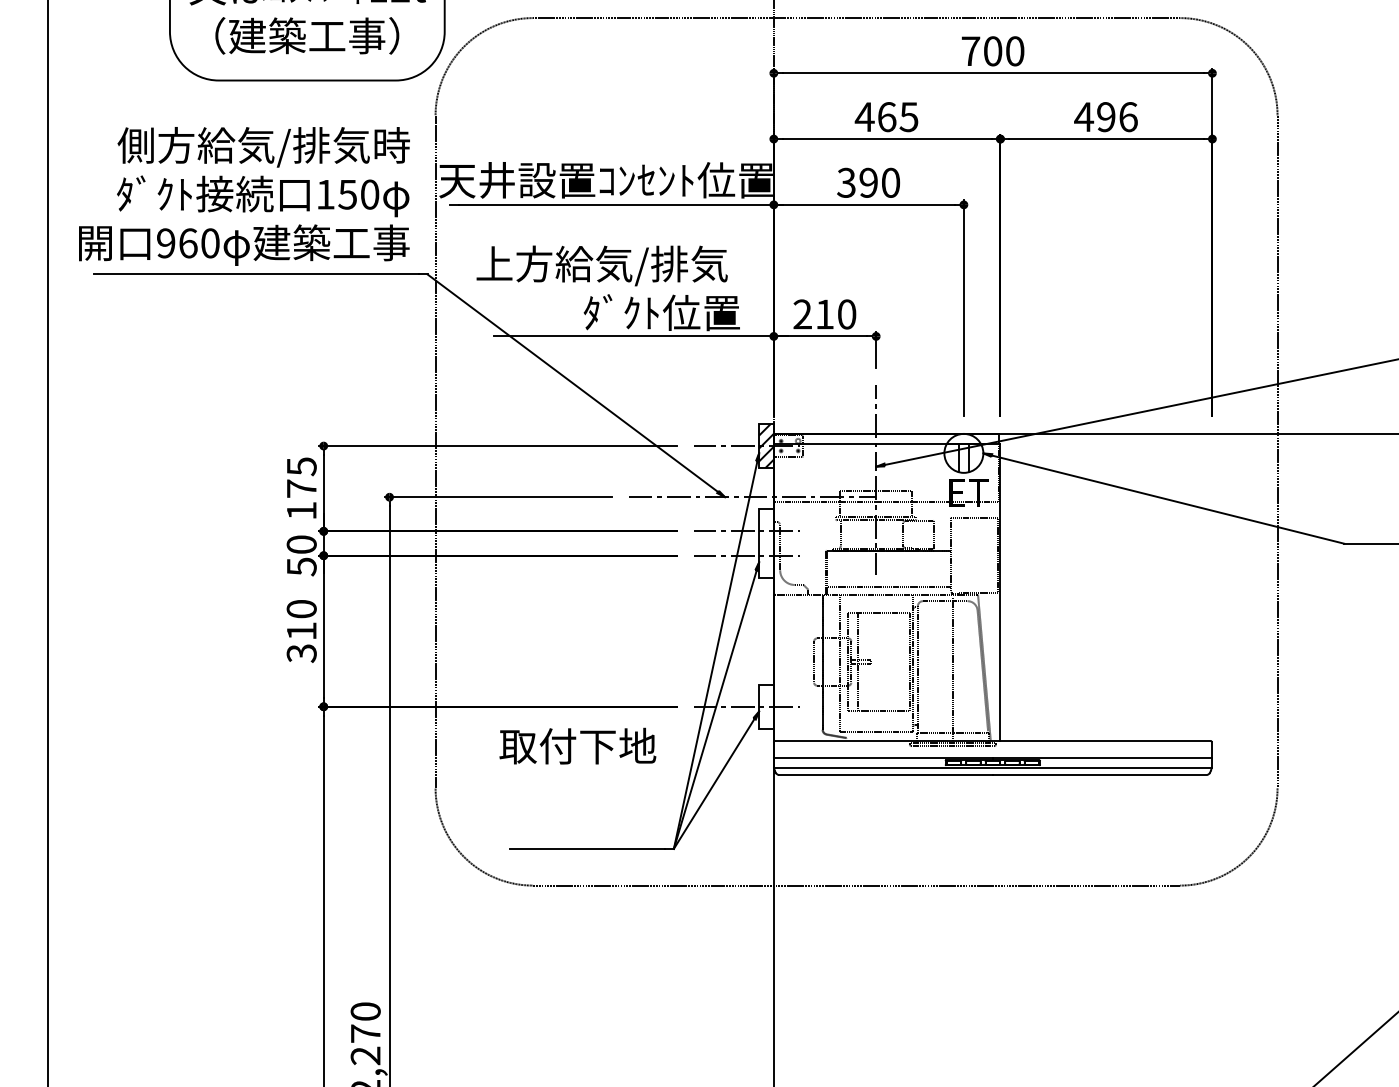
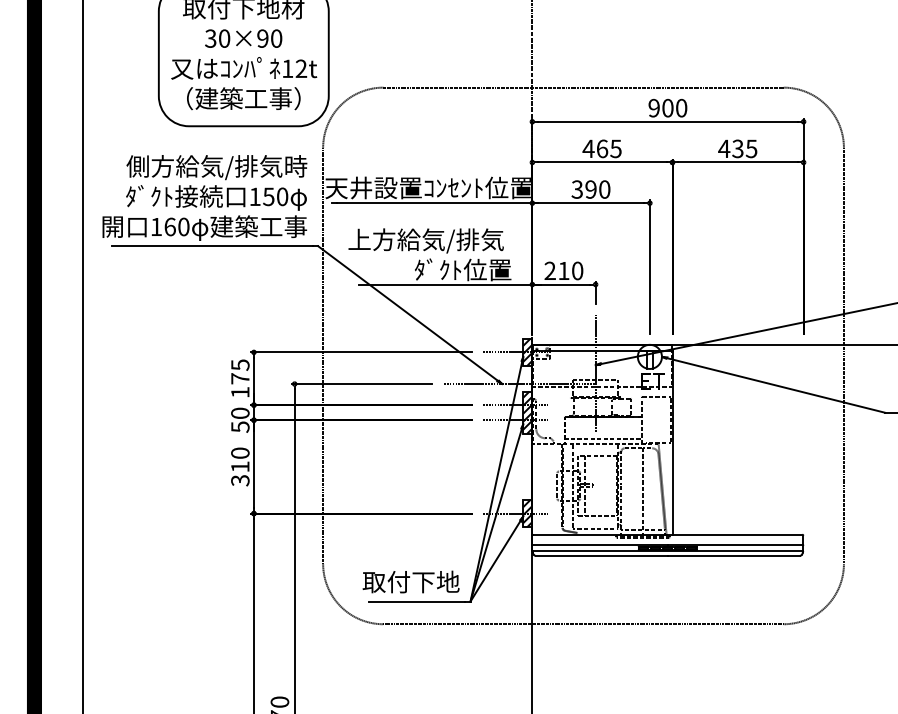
text: (969, 50) -> (653, 107), 700 -> 900
text: (1116, 116) -> (744, 148), 496 -> 435
text: (164, 242) -> (155, 226), 960 -> 160
hatch: (765, 543) -> (527, 412), added
hatch: (765, 706) -> (527, 513), added
text: (576, 745) -> (410, 581), moved

